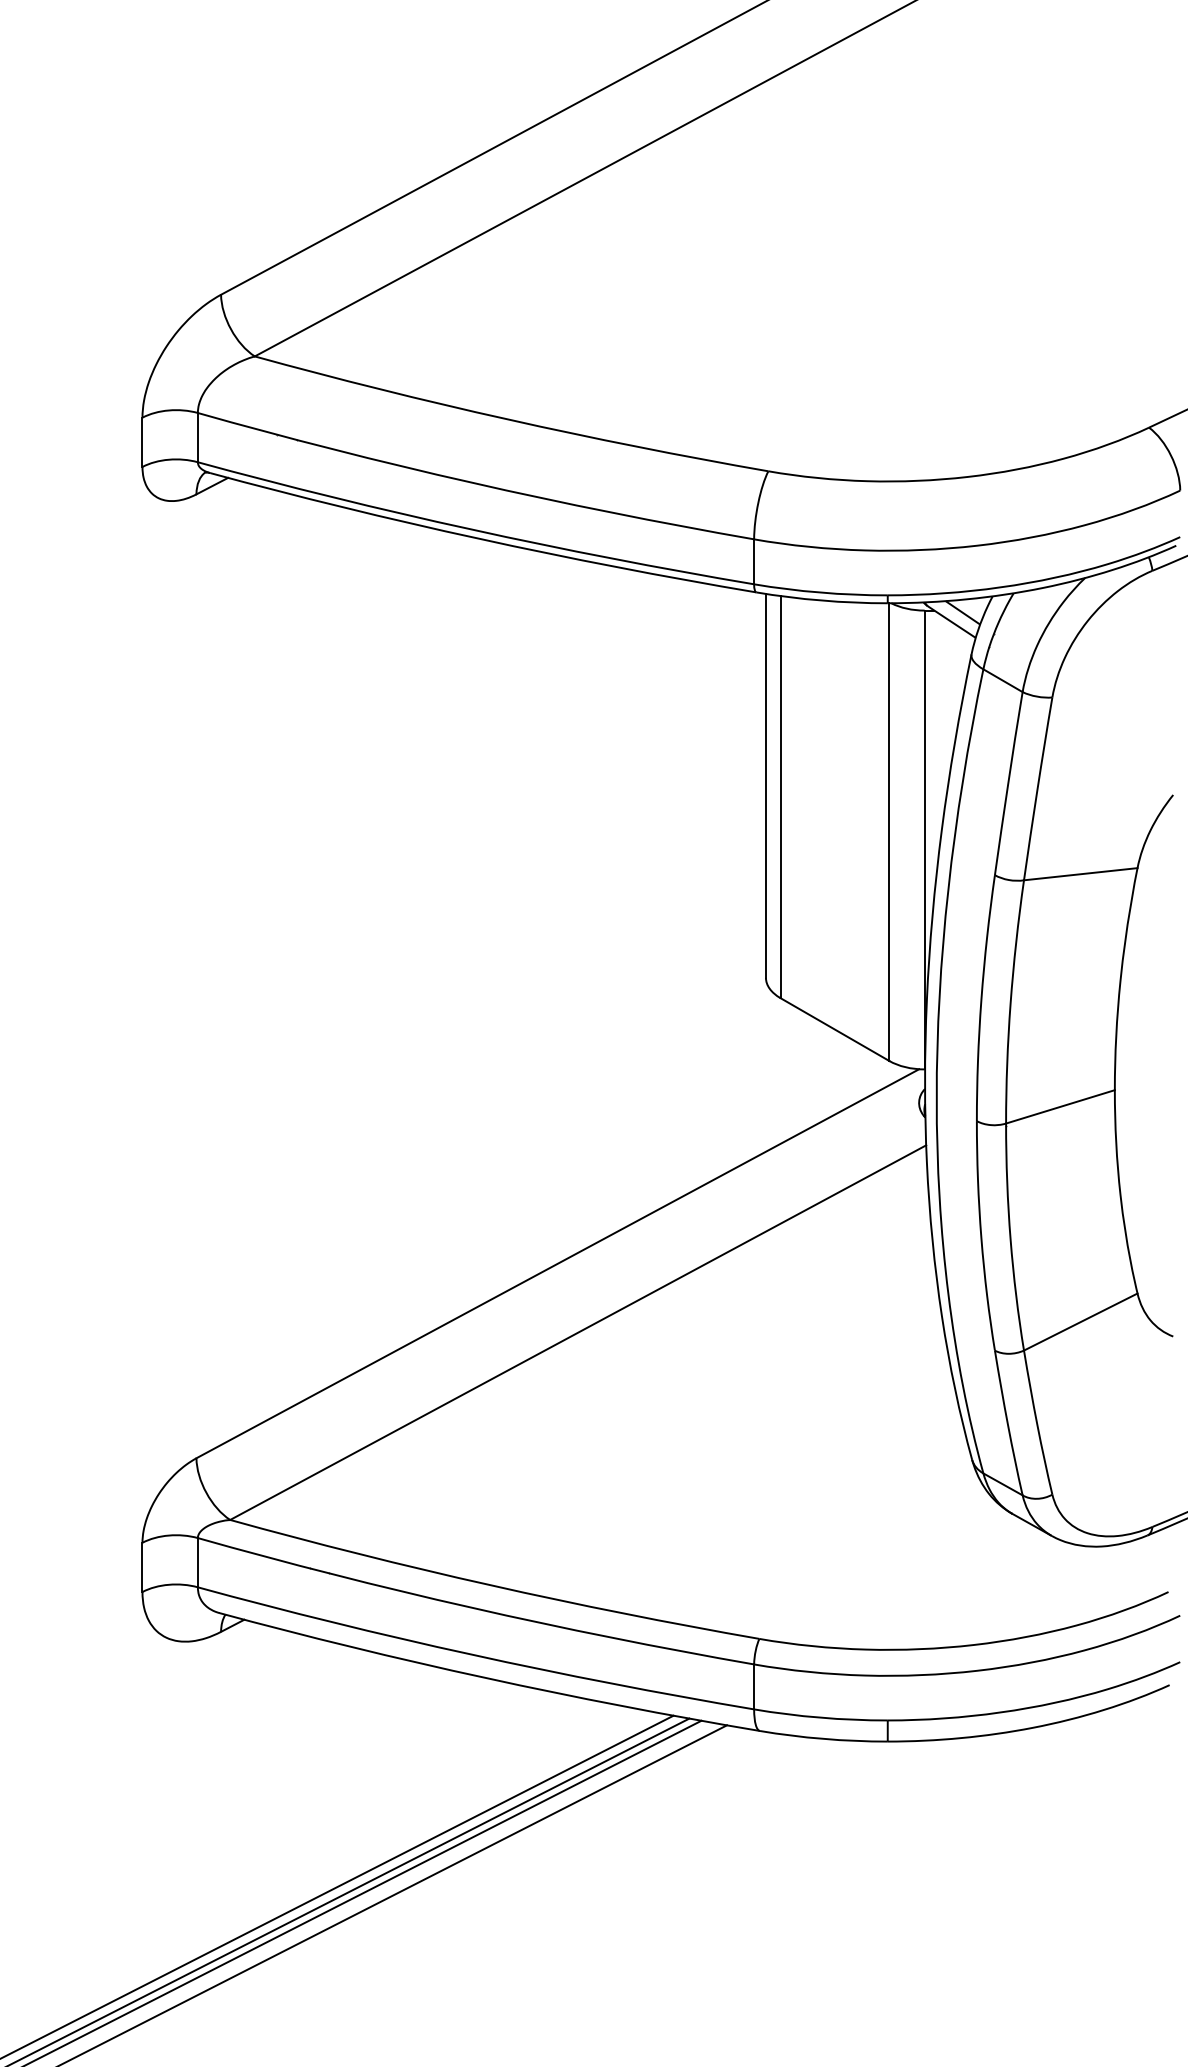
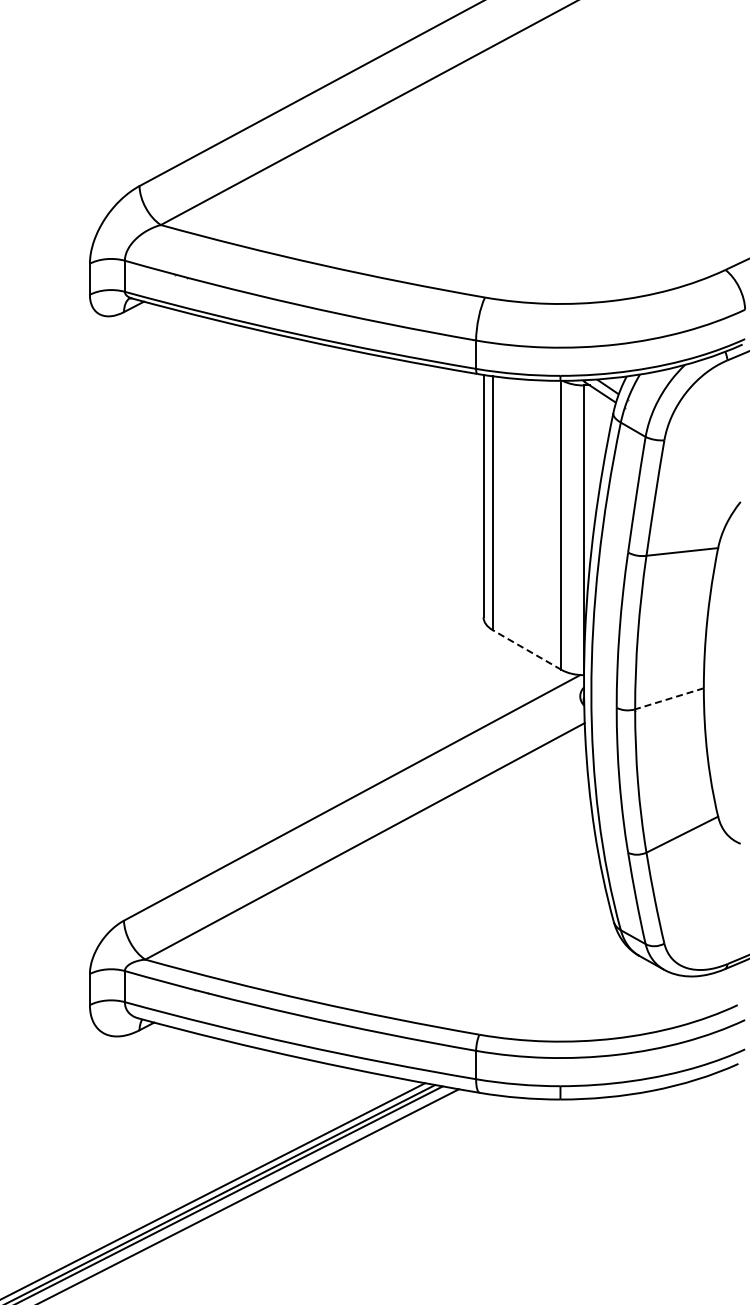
line: (835, 1030) -> (527, 650), solid -> dashed
line: (1060, 1106) -> (669, 698), solid -> dashed

